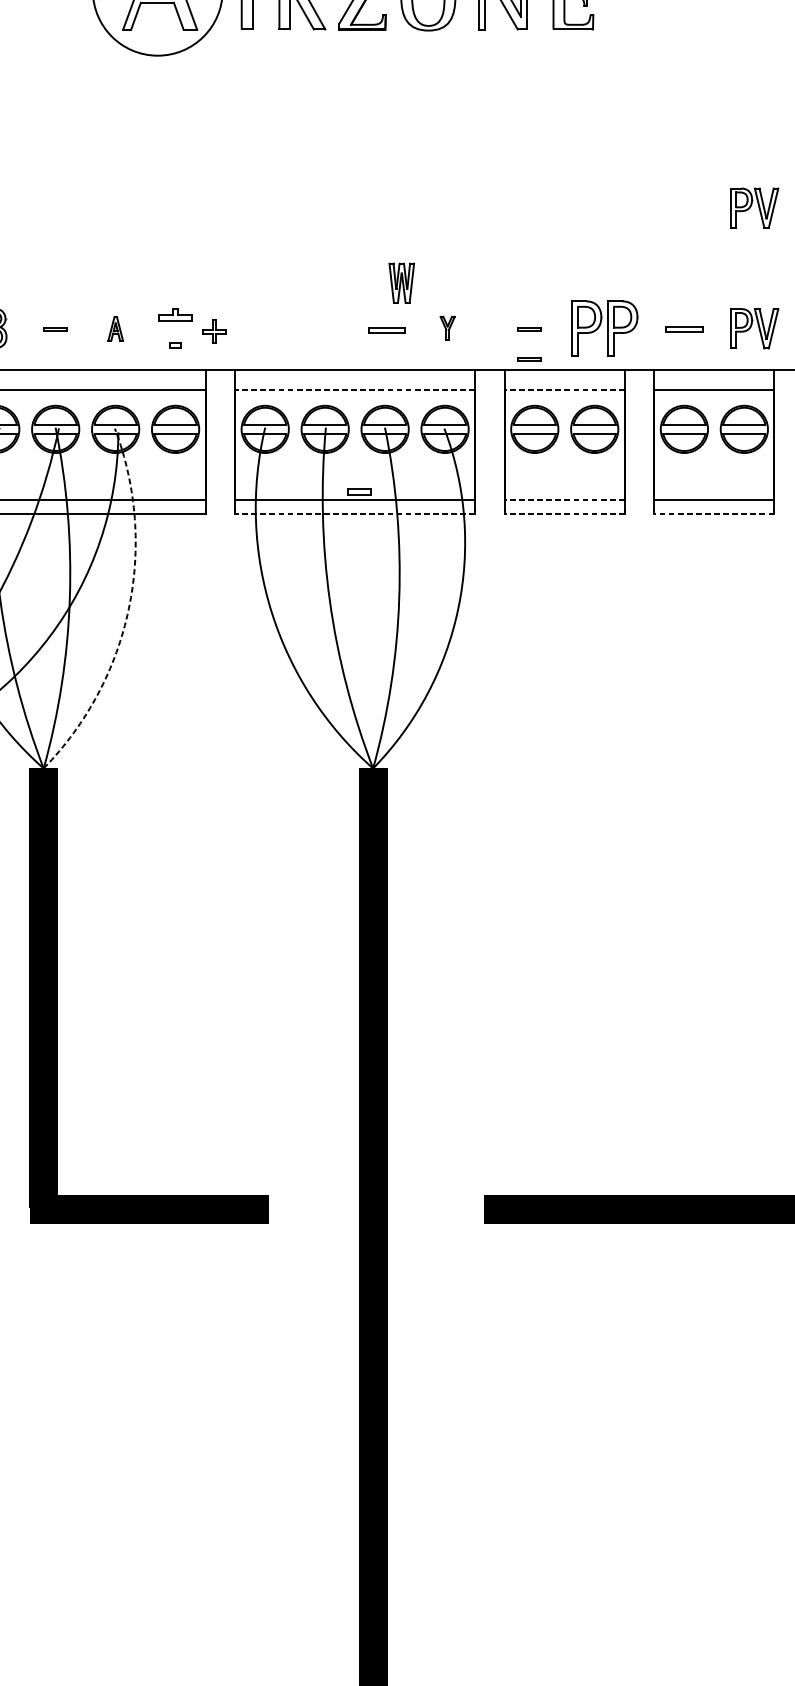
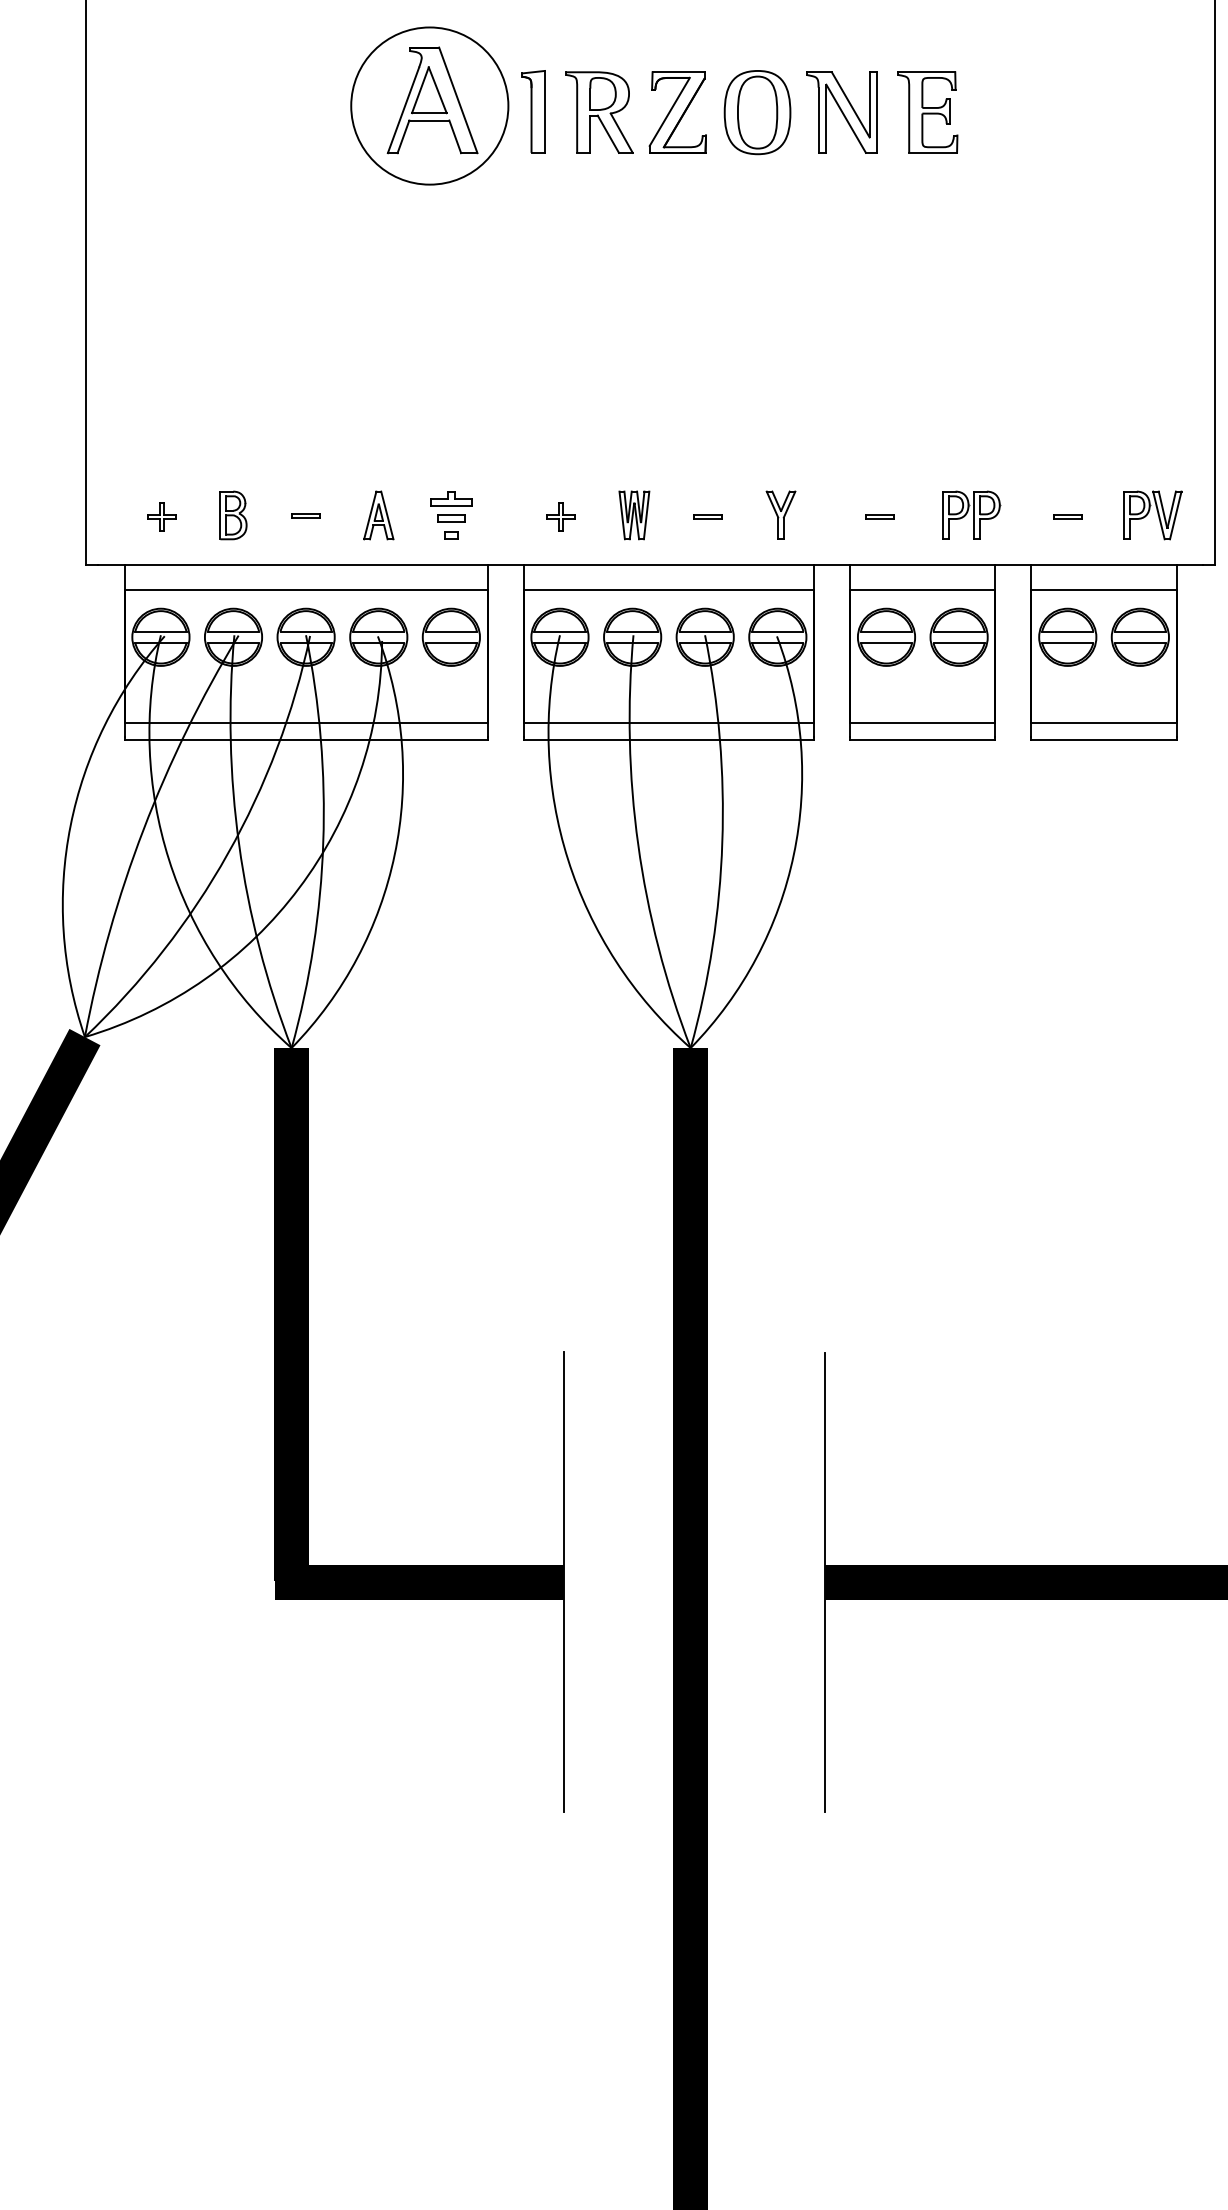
part: (754, 208) -> (1152, 369), removed
part: (401, 283) -> (634, 515), moved
part: (447, 327) -> (780, 514), size x1.67
part: (604, 327) -> (971, 514), size x0.71
part: (115, 328) -> (378, 515), size x1.67
part: (387, 329) -> (707, 516), size x0.62
part: (684, 329) -> (1067, 516), size x0.62
part: (213, 331) -> (560, 516), moved
part: (528, 359) -> (879, 552), removed
line: (354, 389) -> (668, 589), dashed -> solid
line: (564, 389) -> (922, 589), dashed -> solid
part: (359, 491) -> (451, 518), moved
line: (564, 500) -> (922, 723), dashed -> solid
line: (354, 514) -> (668, 740), dashed -> solid
line: (564, 514) -> (922, 740), dashed -> solid
line: (714, 514) -> (1104, 740), dashed -> solid
arc: (128, 608) -> (394, 854), dashed -> solid
line: (268, 1208) -> (564, 1581), added
line: (484, 1208) -> (825, 1581), added

